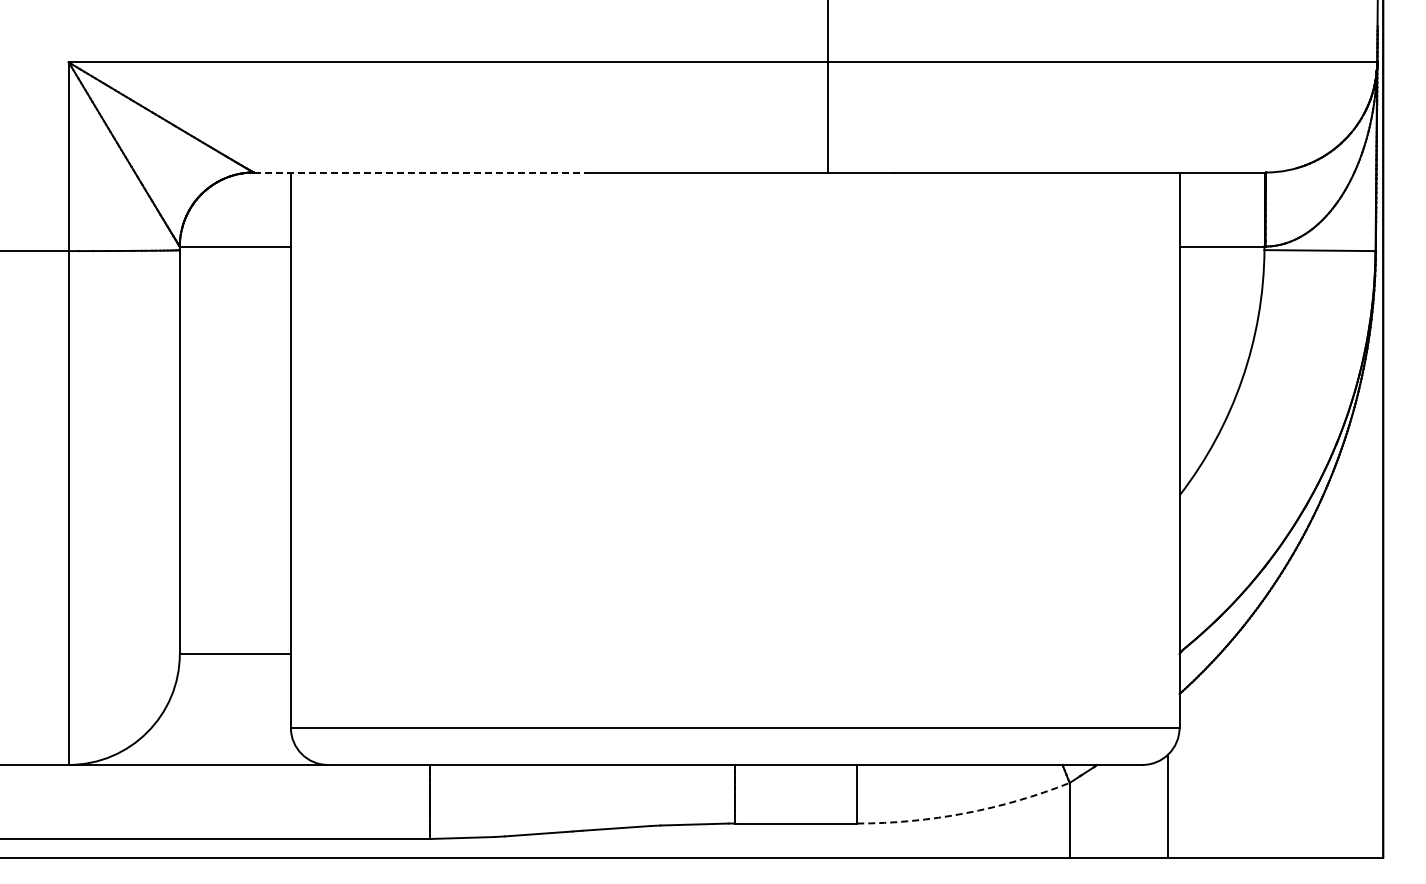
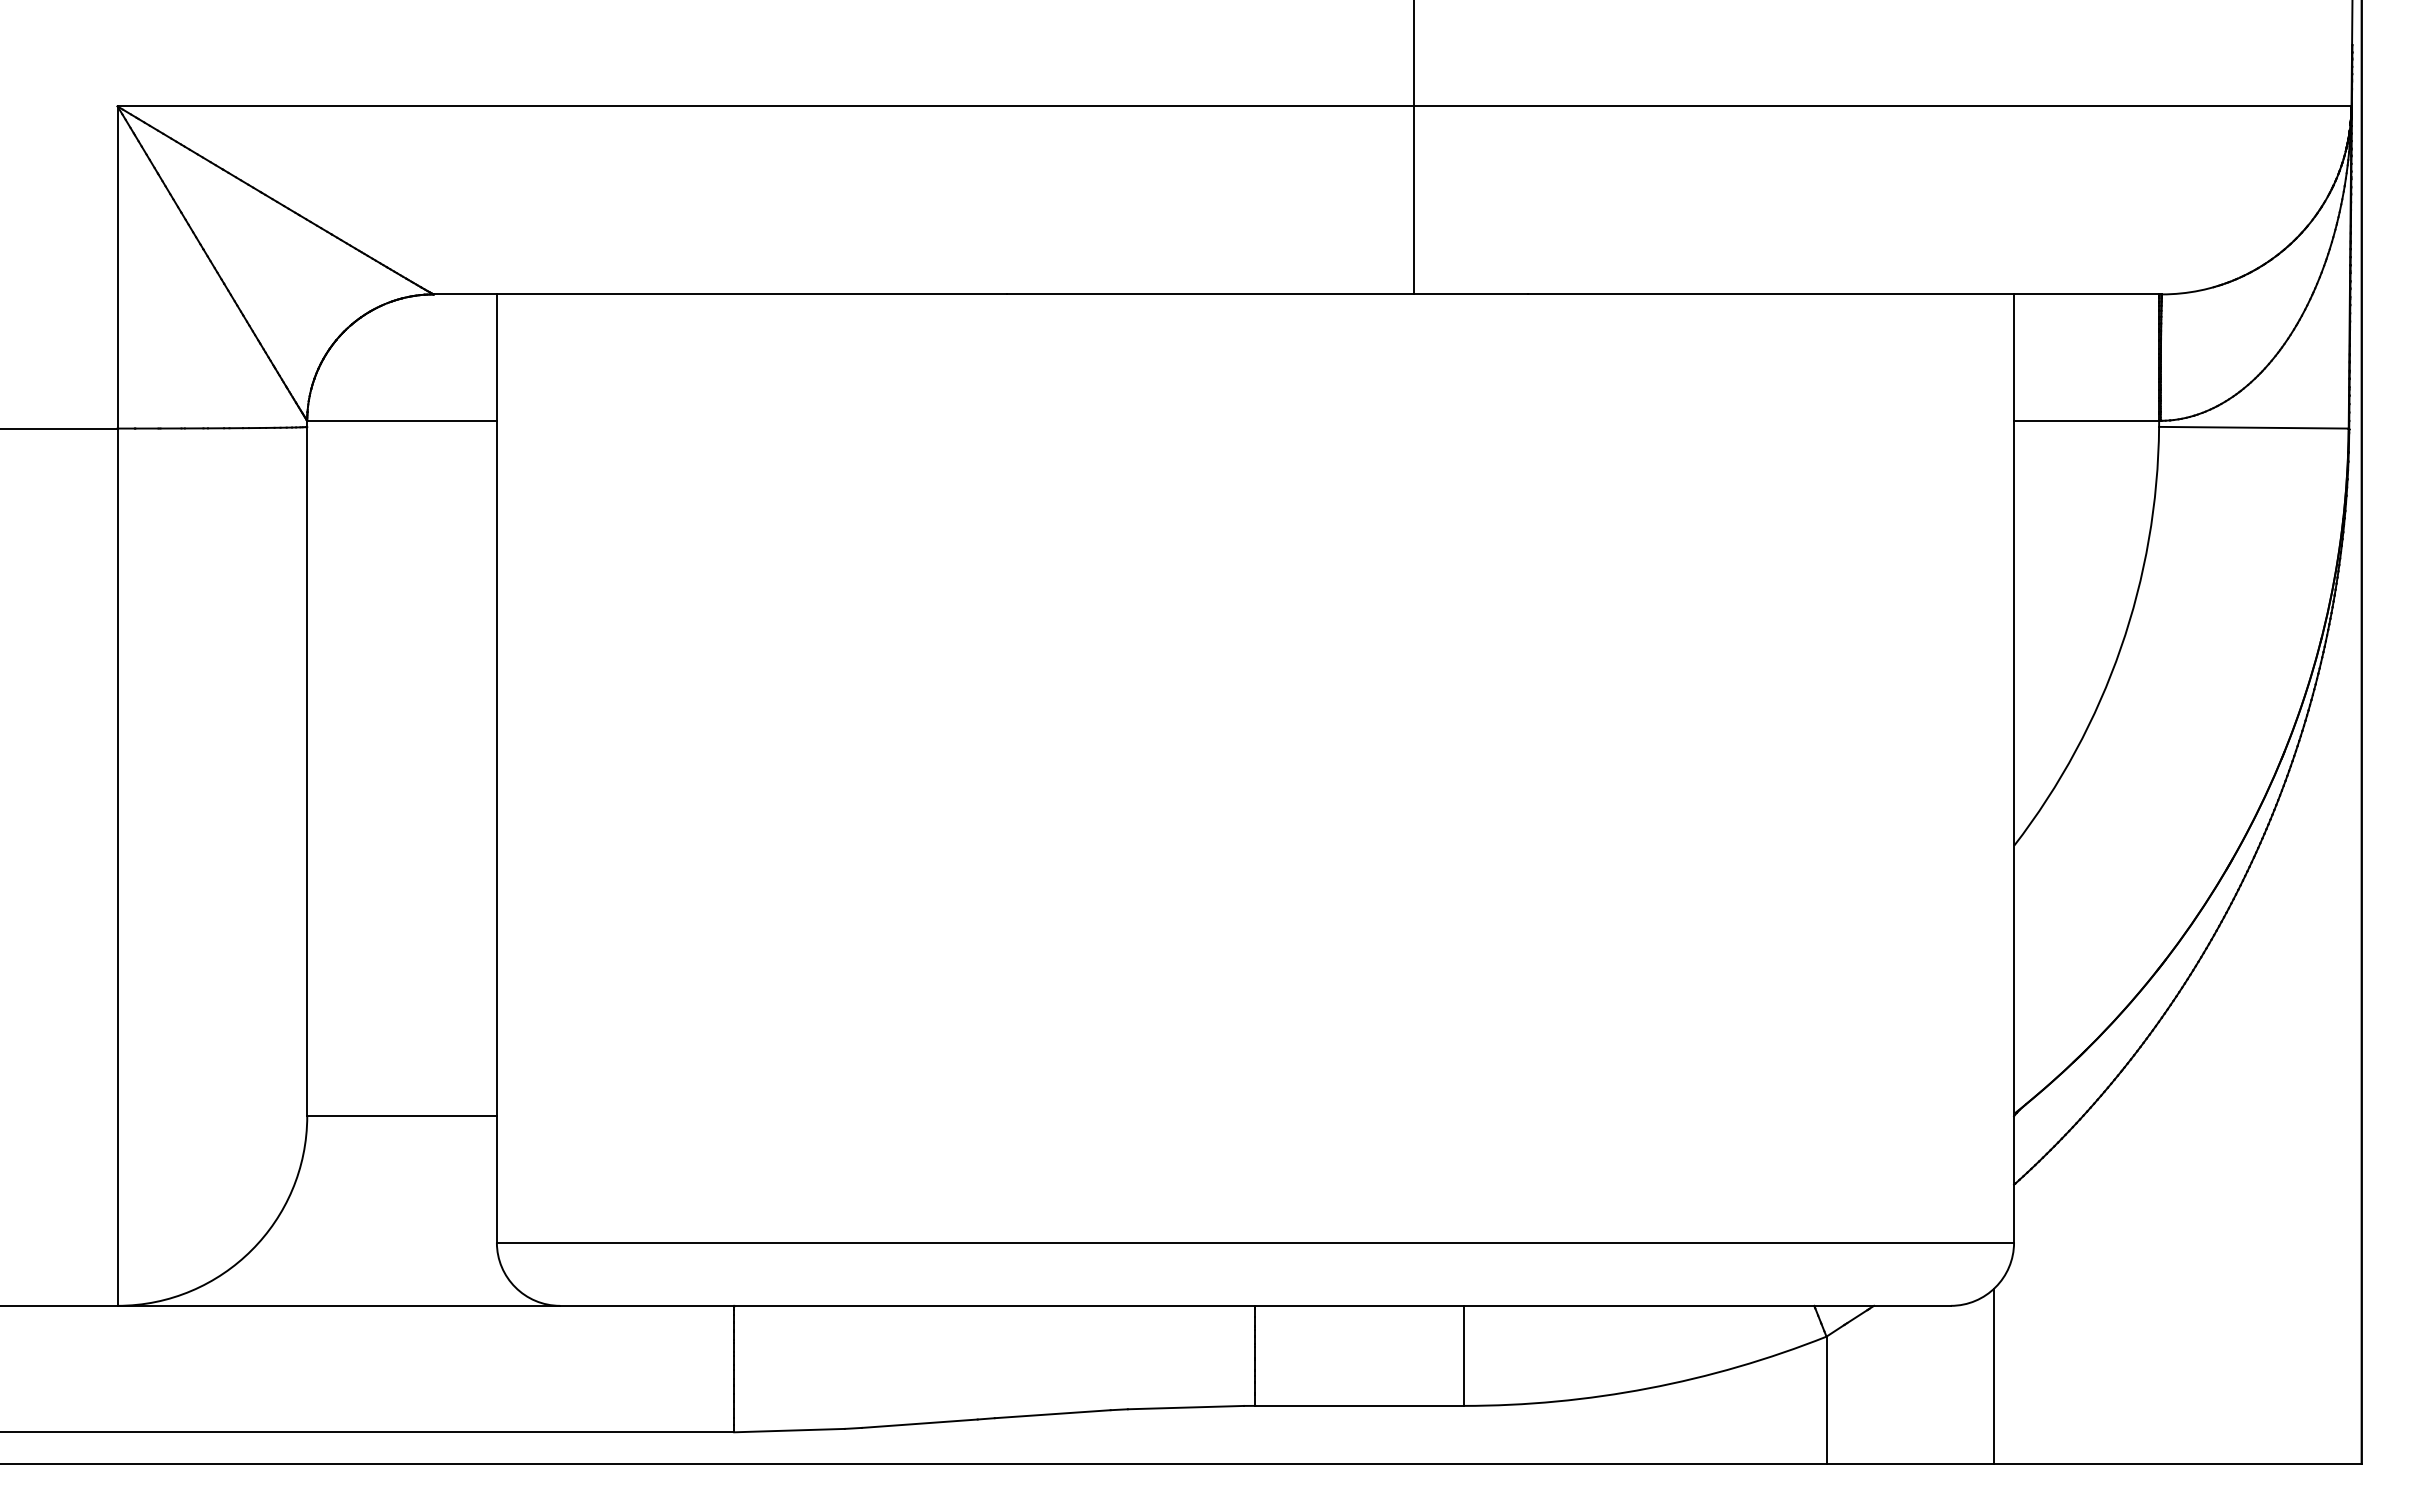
line: (421, 172) -> (719, 294), dashed -> solid
arc: (965, 813) -> (1648, 1388), dashed -> solid

